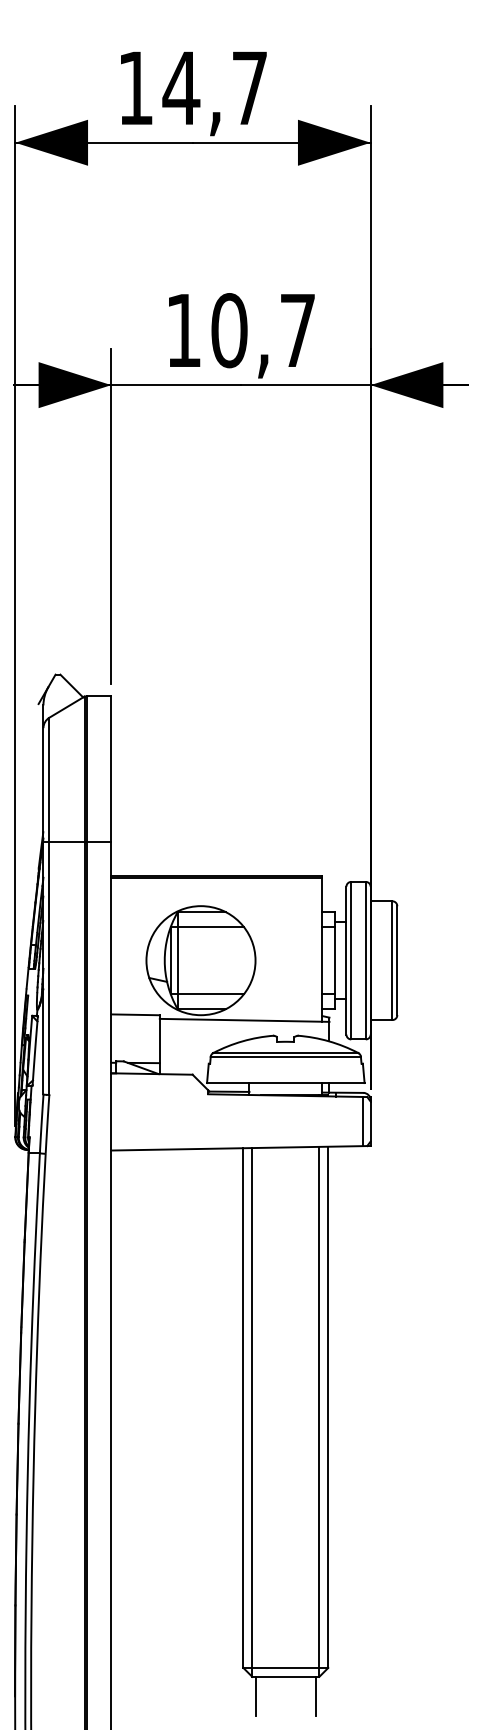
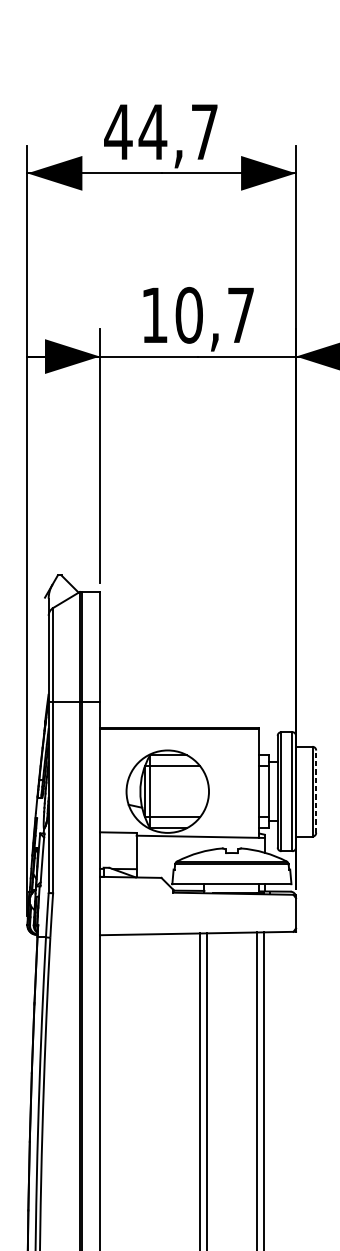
text: (135, 87) -> (118, 131), 14,7 -> 44,7
line: (397, 960) -> (316, 791), solid -> dashed
line: (363, 1121) -> (290, 913), removed

